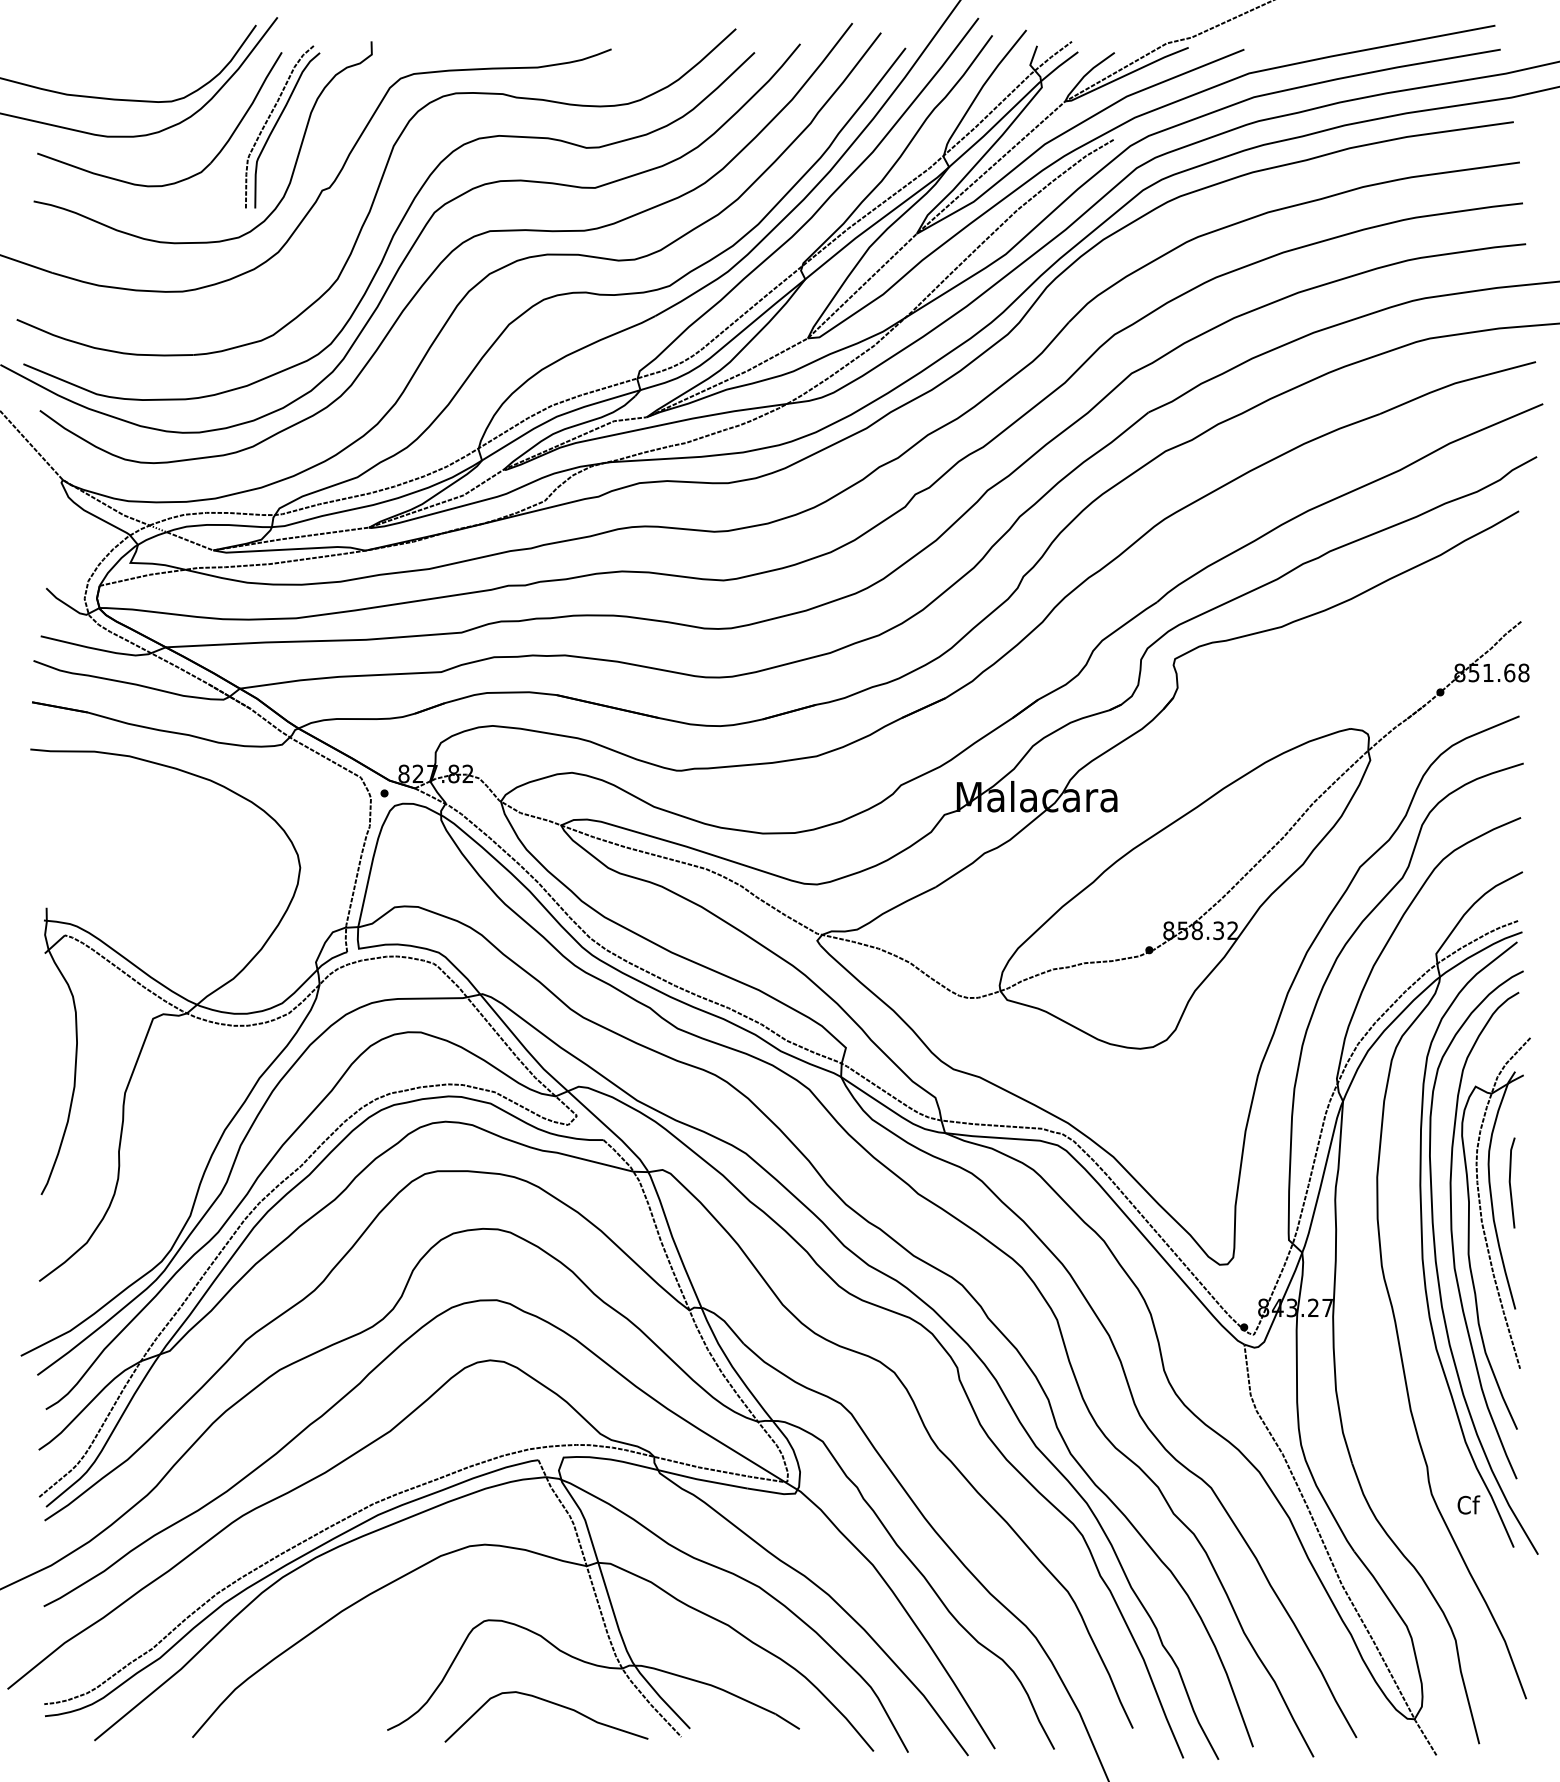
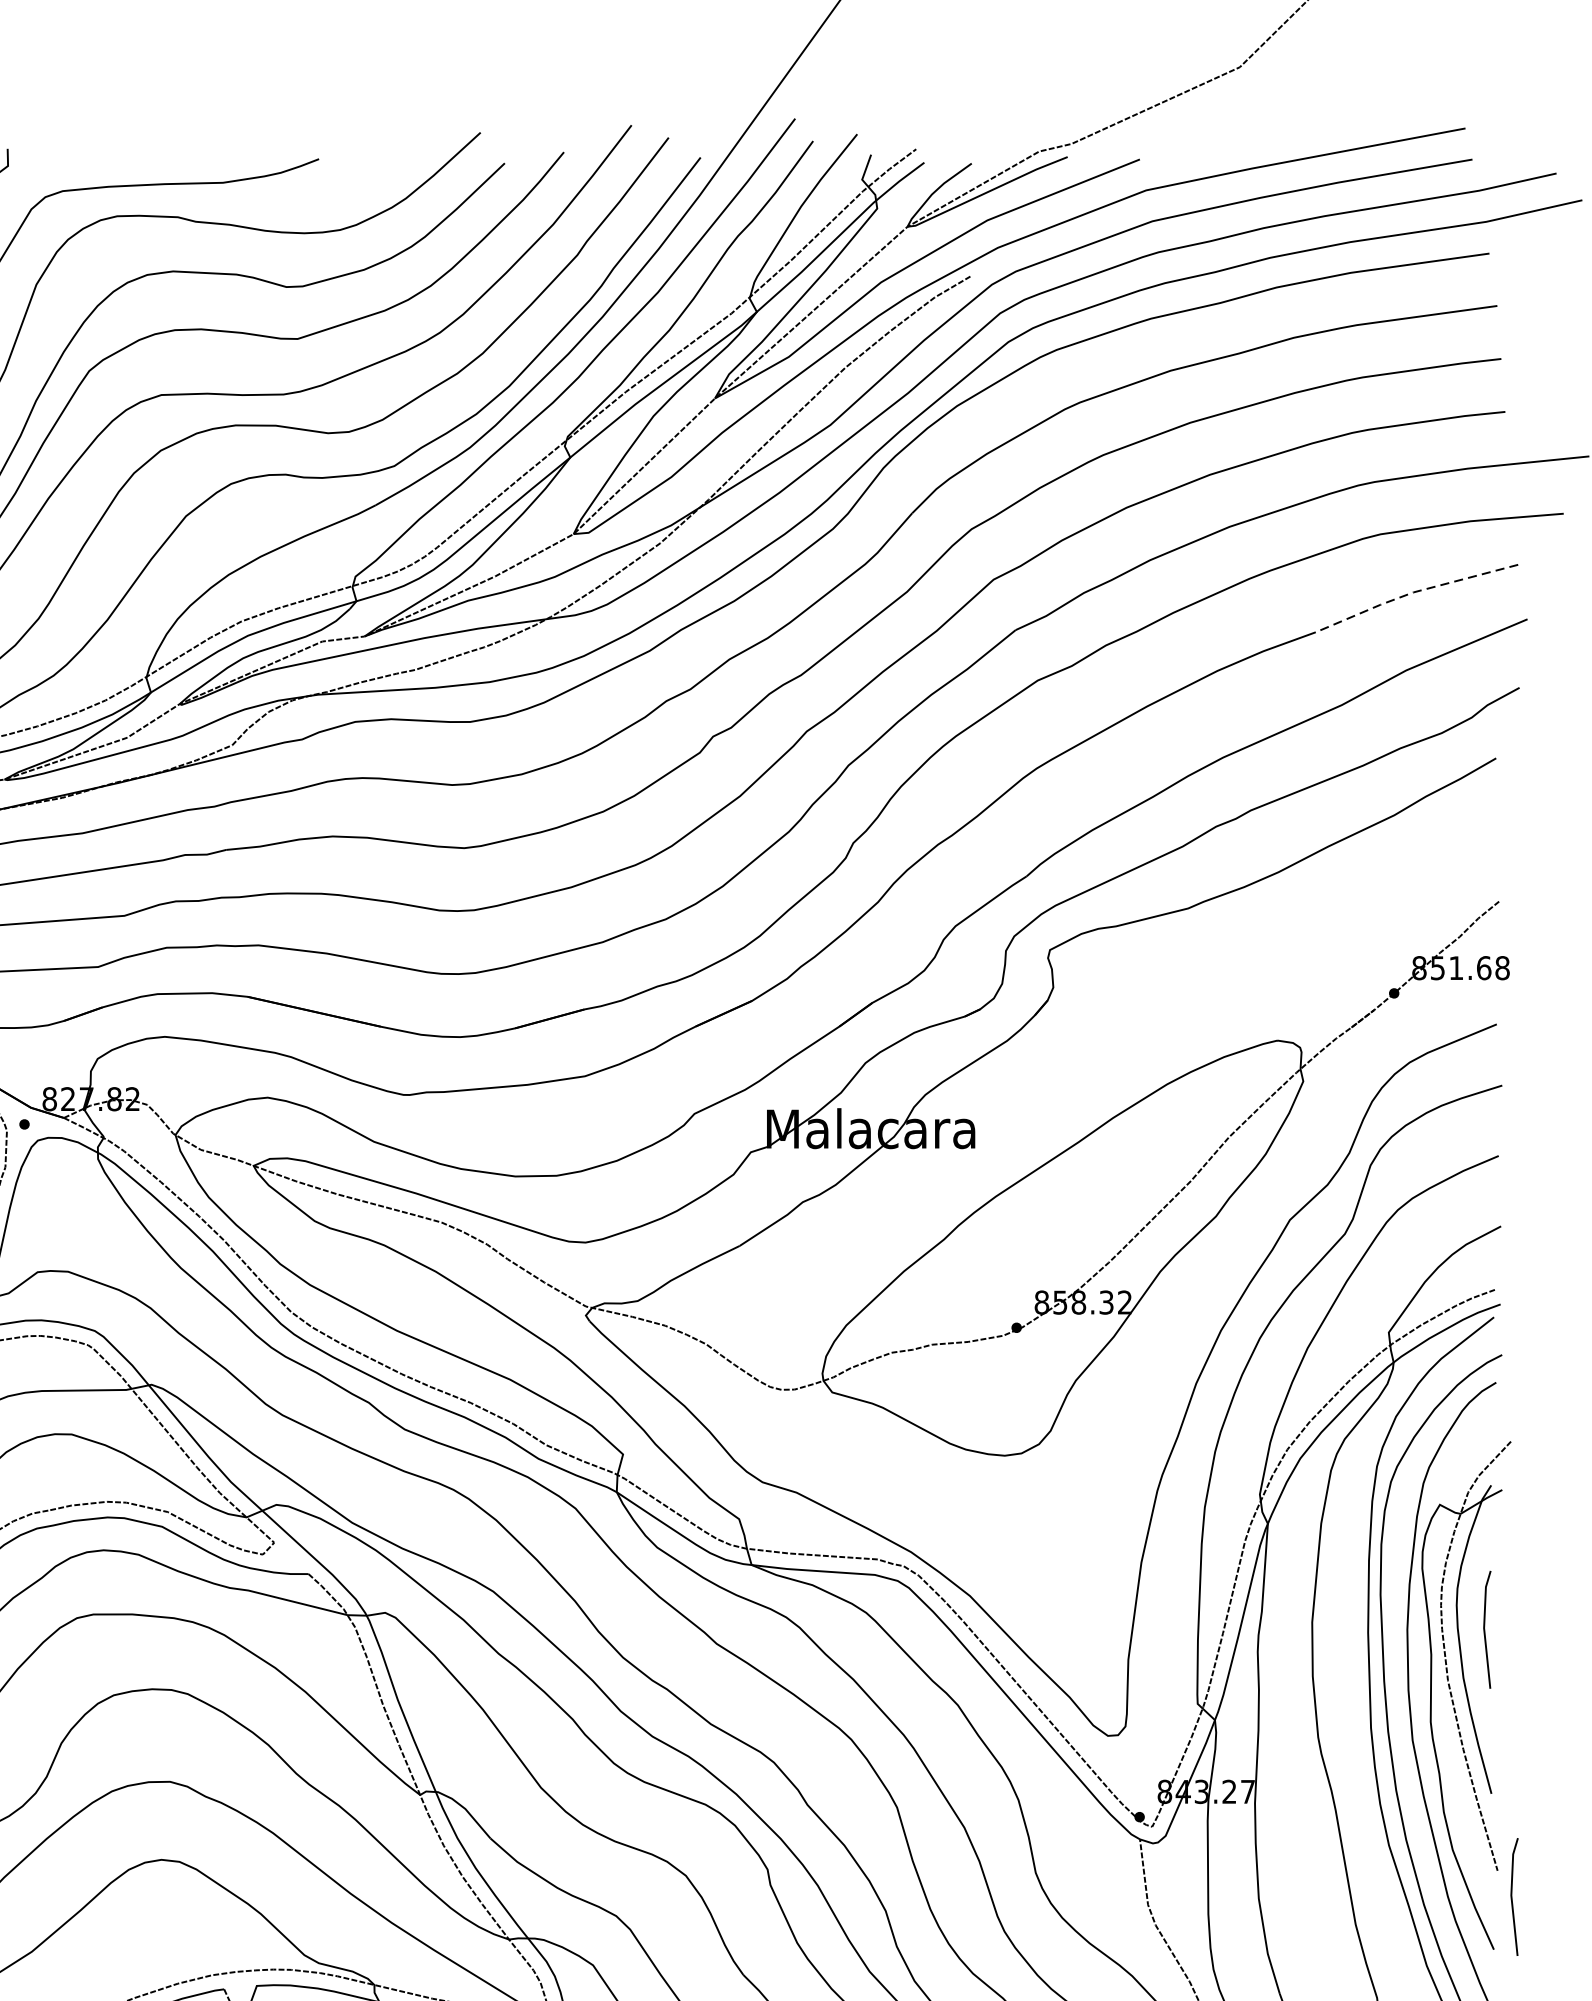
line: (1455, 383) -> (1413, 592), solid -> dashed
line: (1531, 1388) -> (1512, 1896), added

